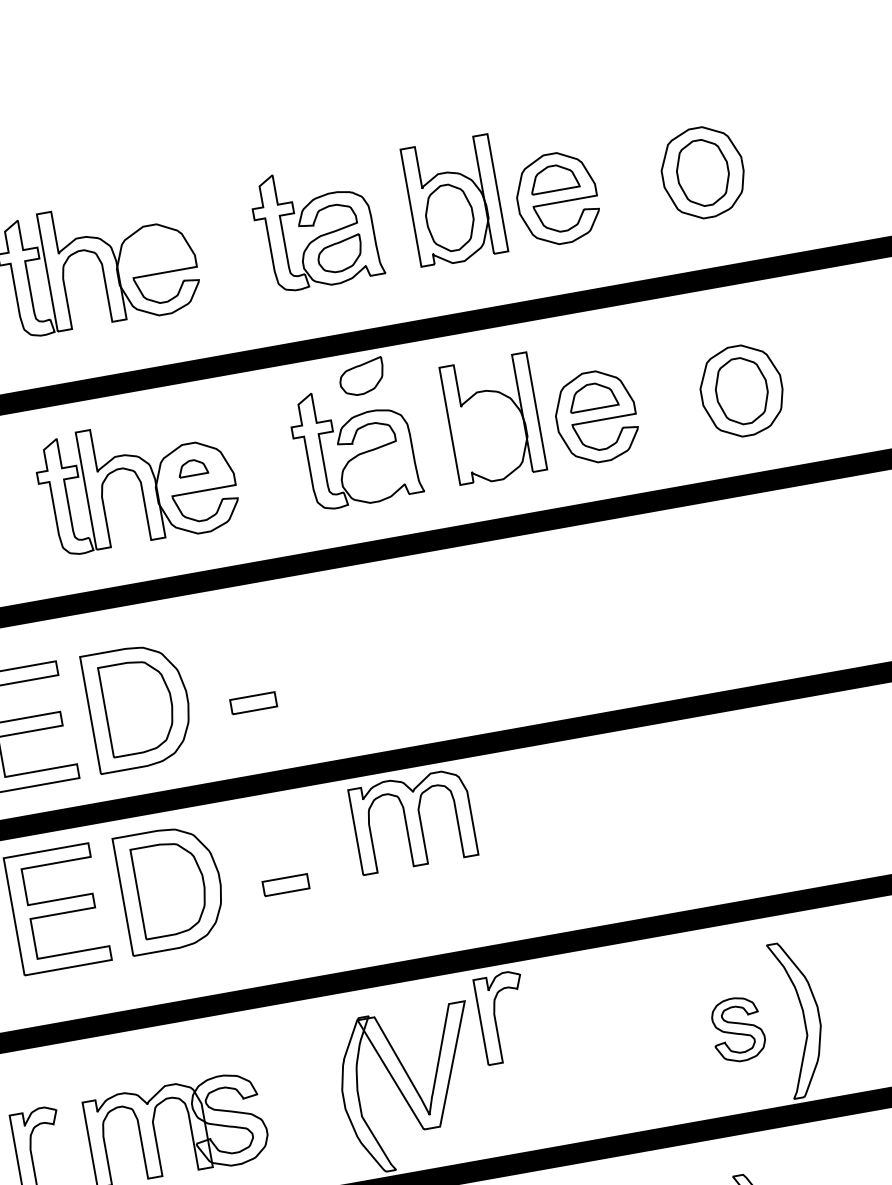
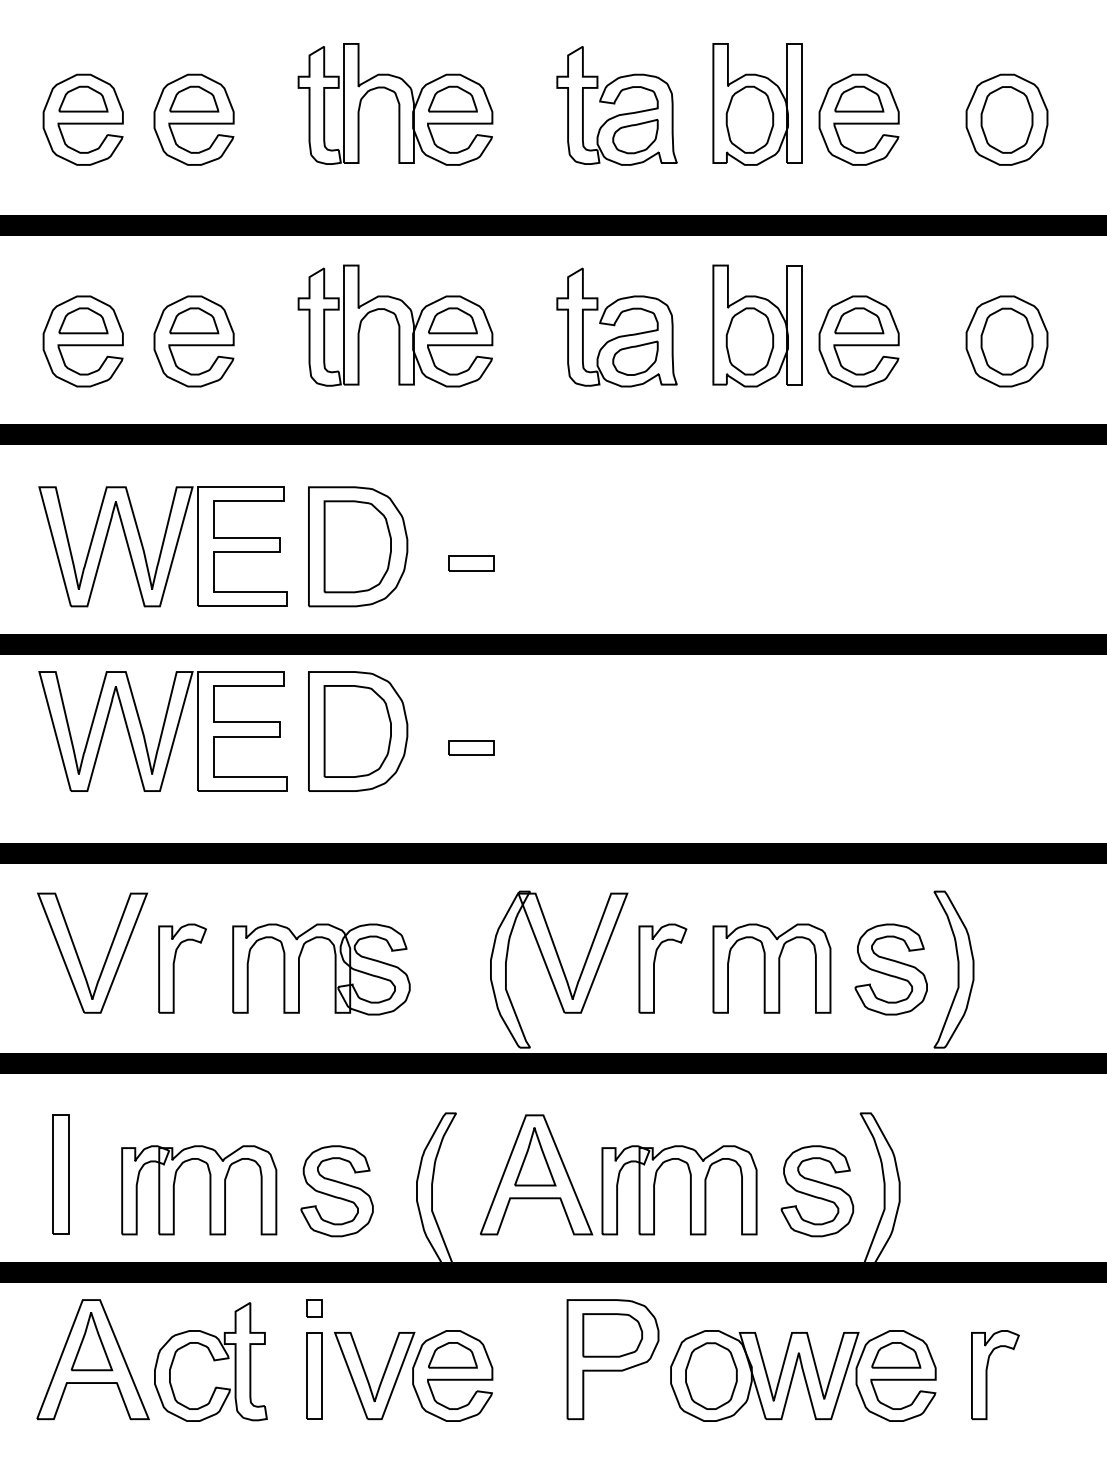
part: (153, 249) -> (452, 98), added
part: (361, 376) -> (635, 357), moved
part: (488, 436) -> (749, 341), added
part: (192, 467) -> (452, 320), size x1.67
part: (412, 821) -> (771, 968), moved
part: (495, 1018) -> (654, 968), moved
part: (737, 1029) -> (890, 969), size x1.43

